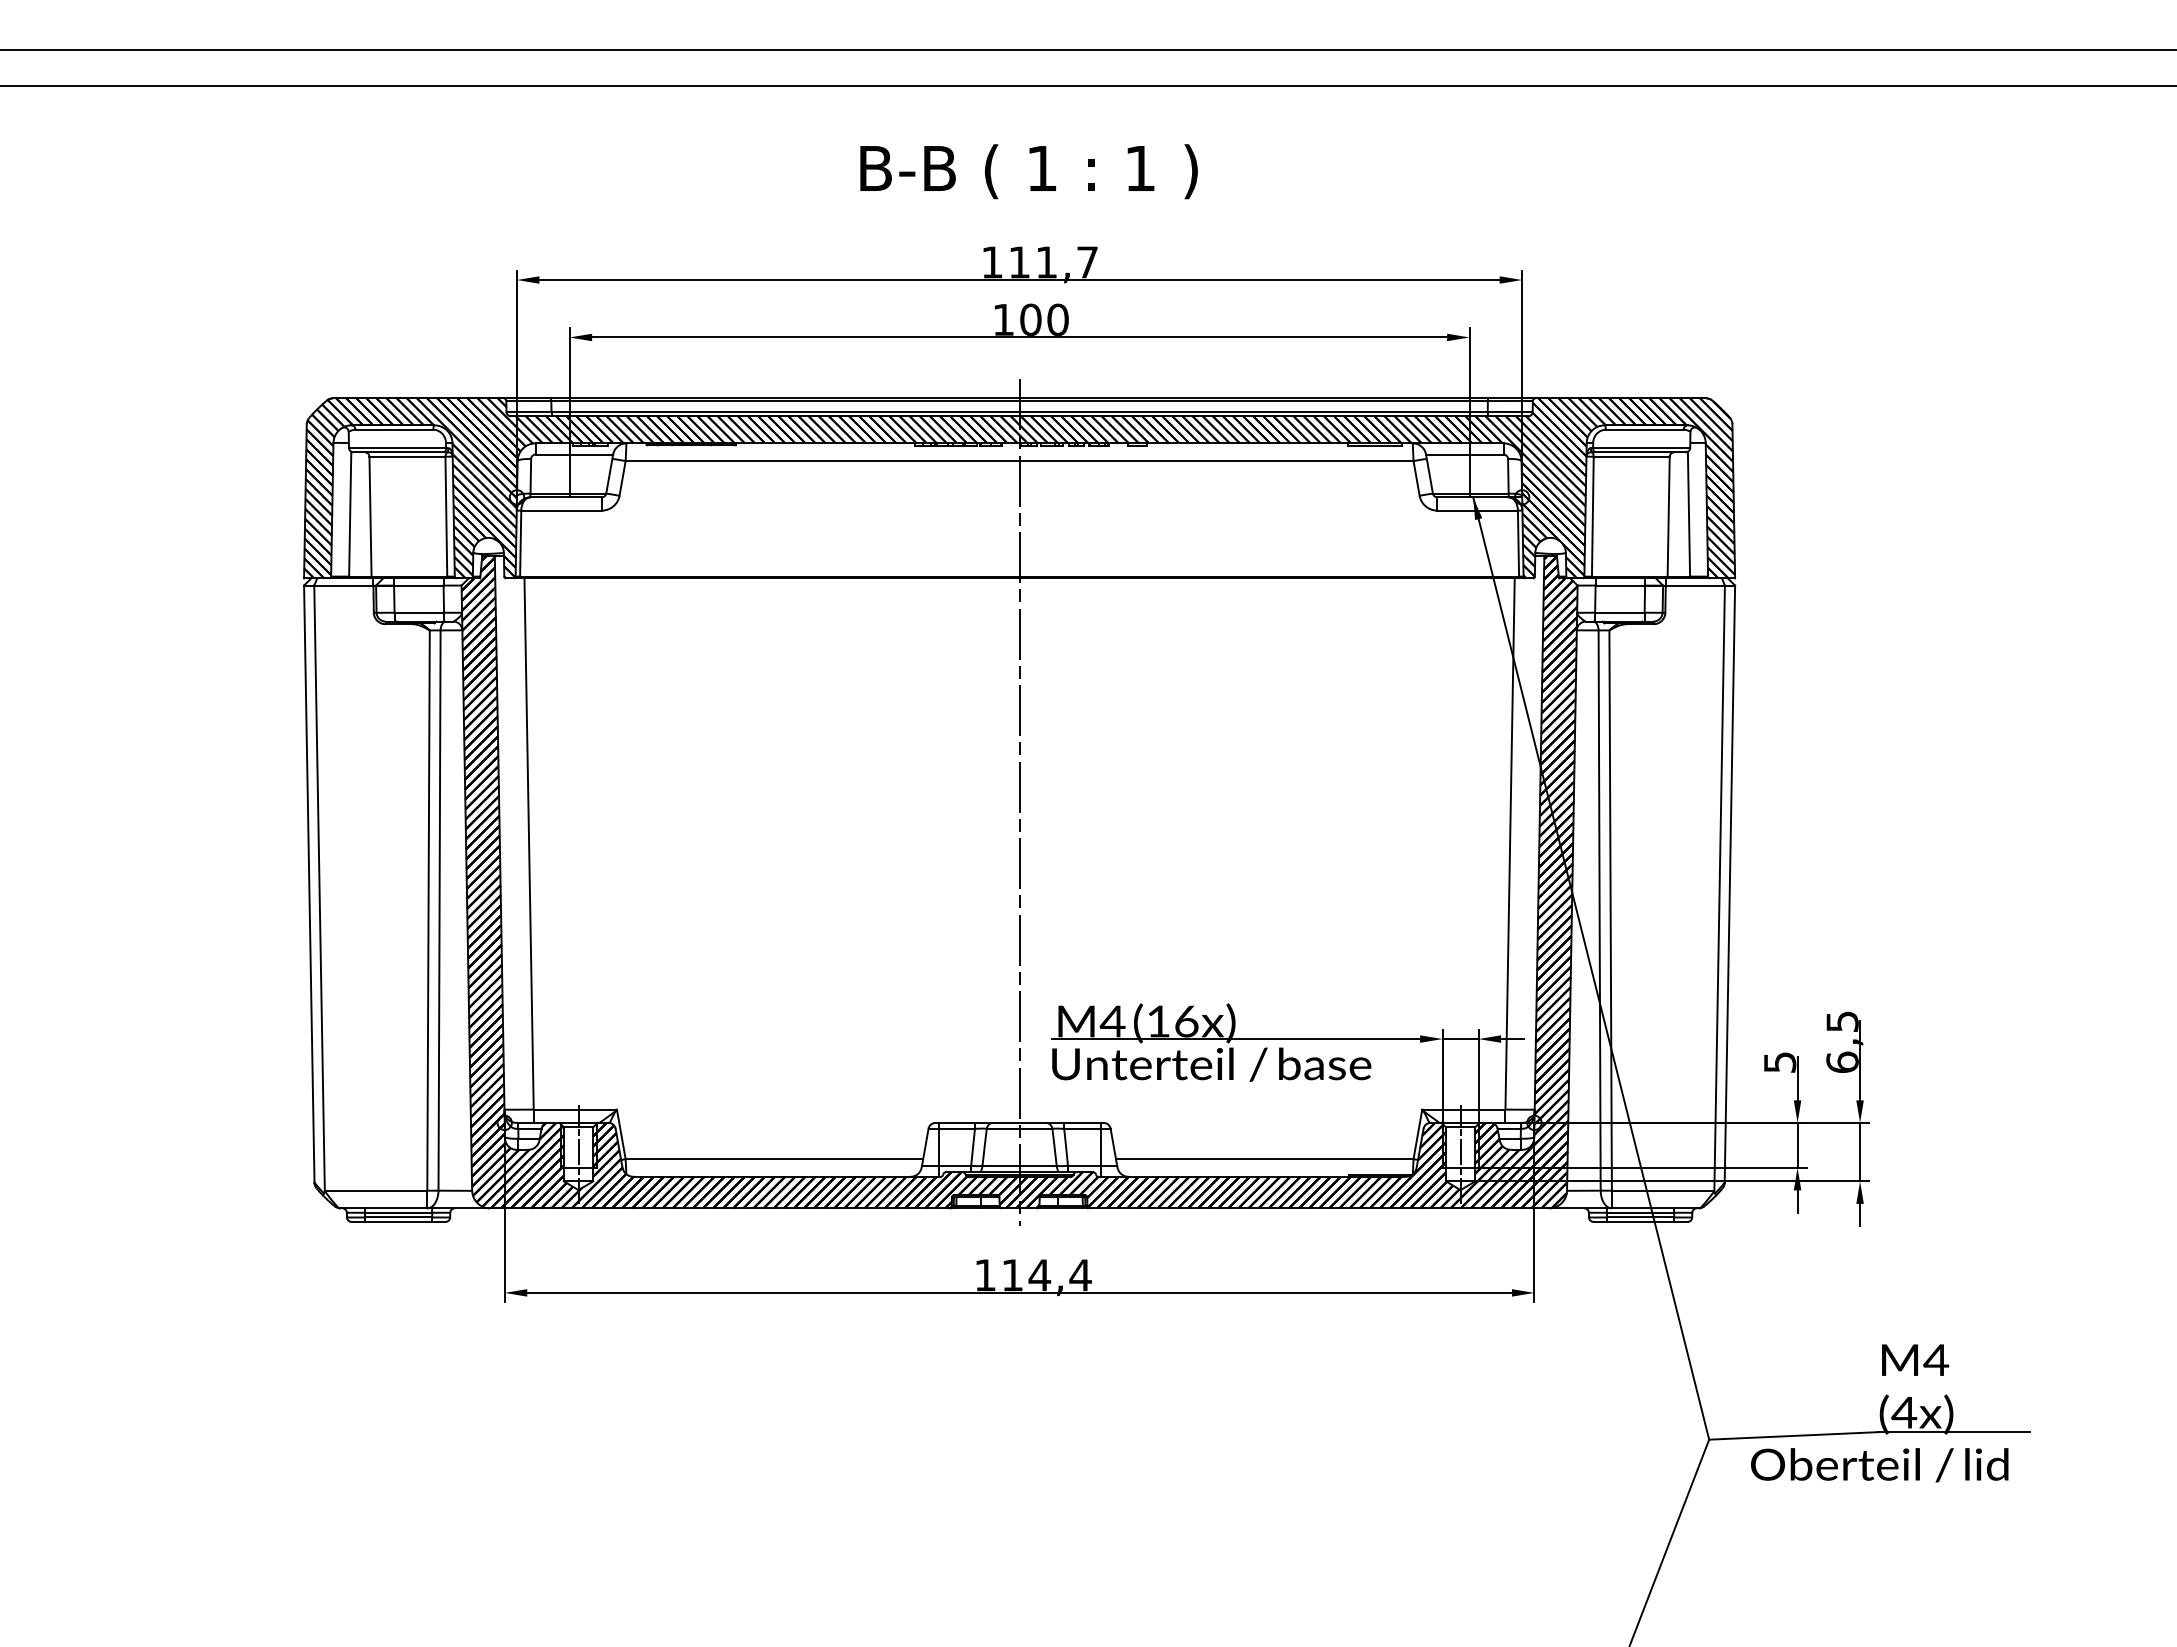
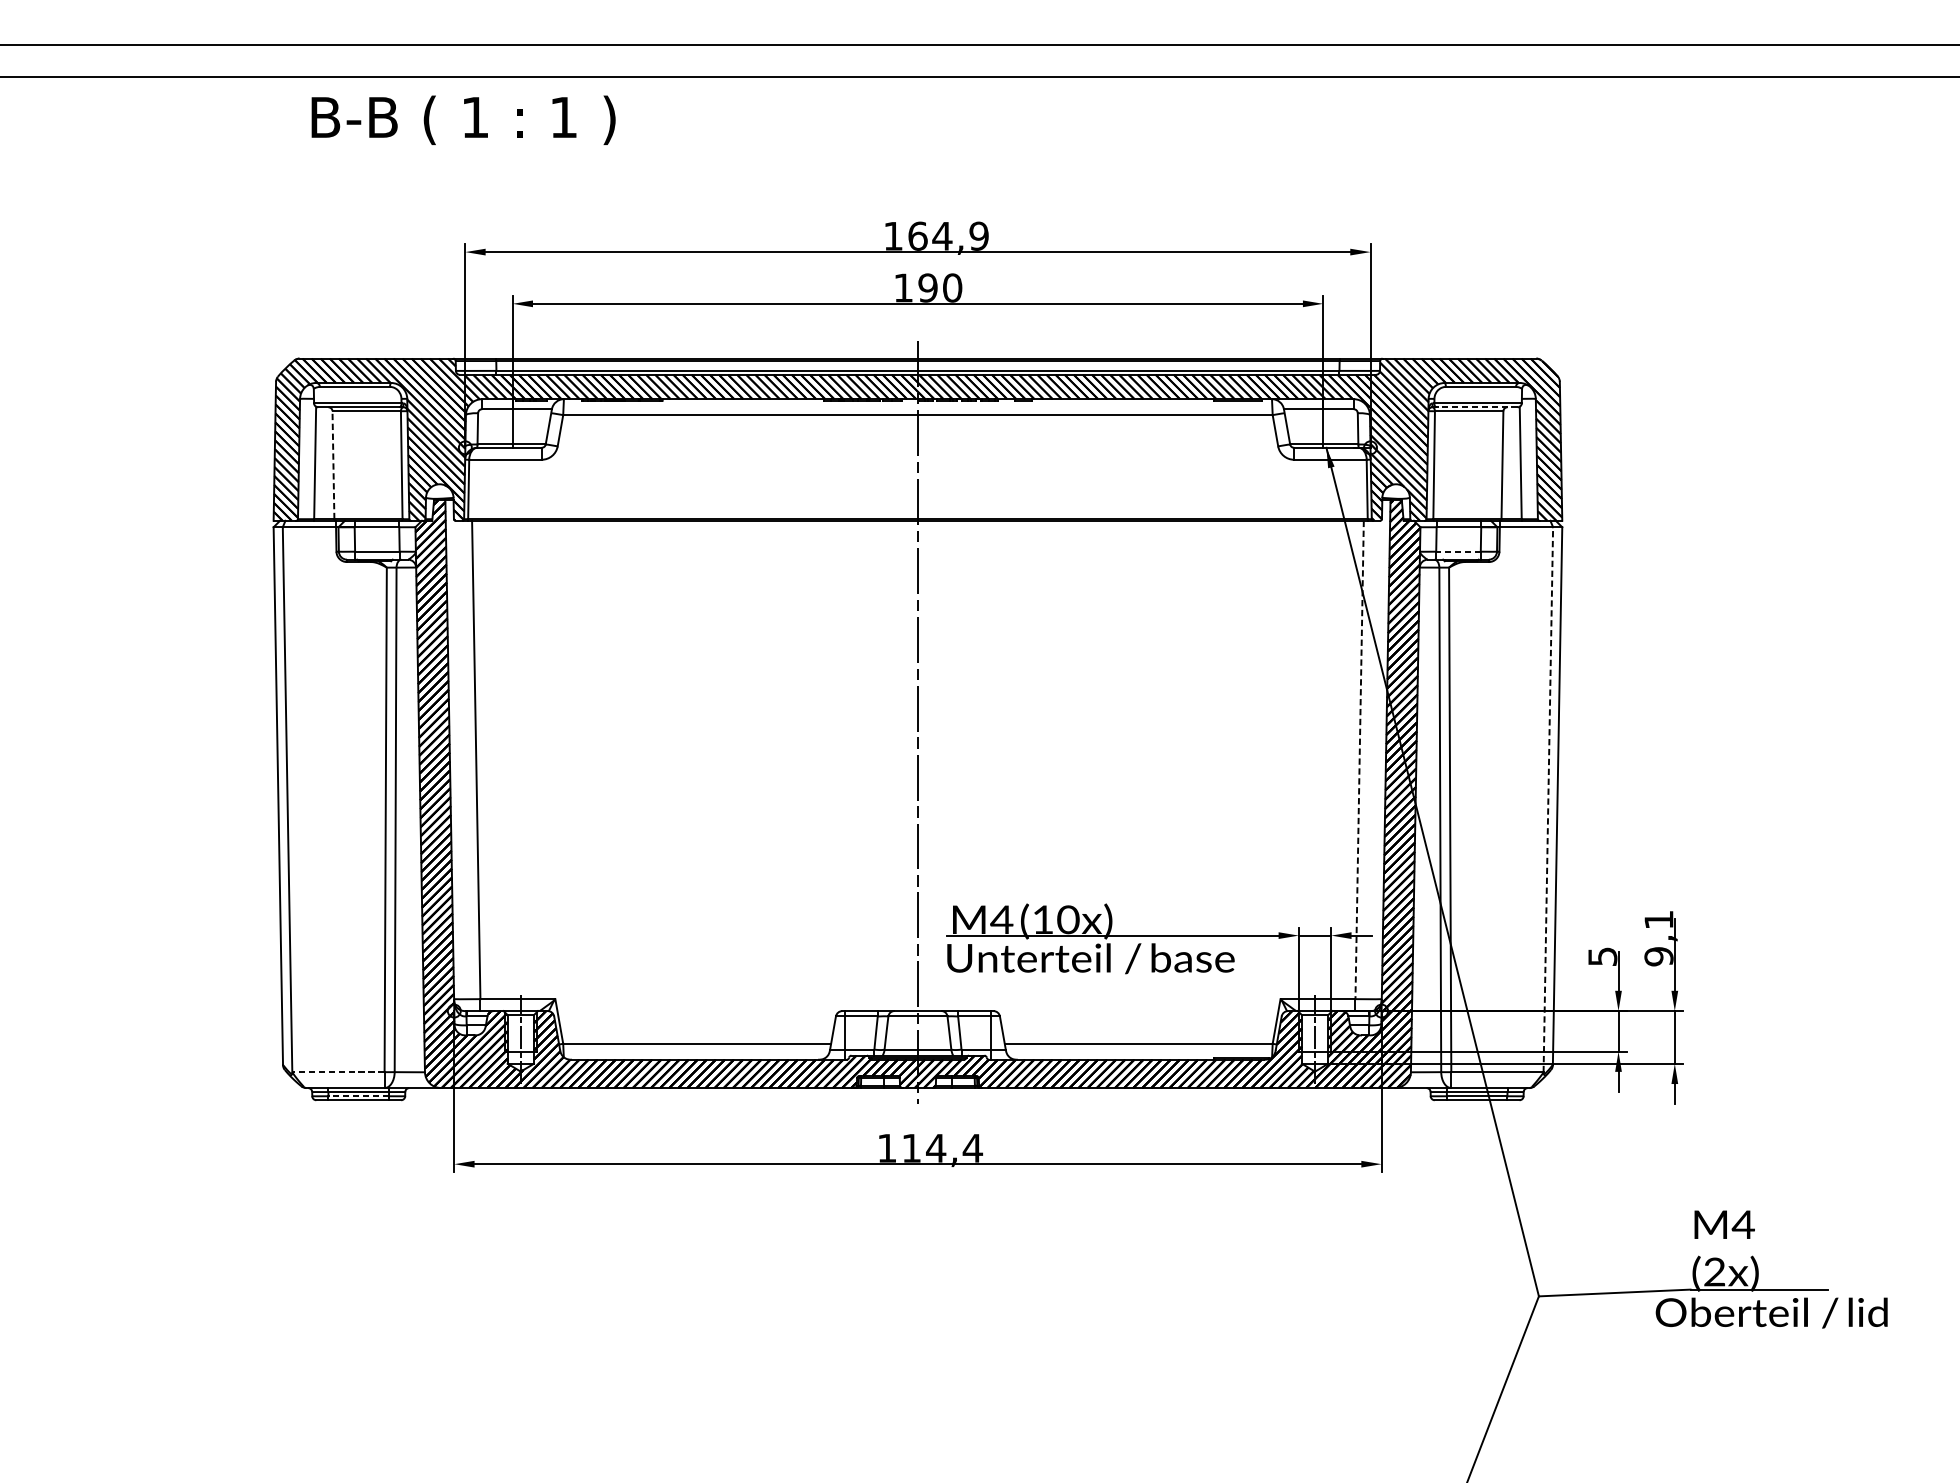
text: (1028, 171) -> (463, 120), moved
text: (1053, 262) -> (948, 236), 111,7 -> 164,9
text: (1030, 319) -> (927, 287), 100 -> 190
line: (1639, 452) -> (1476, 407), solid -> dashed
line: (370, 516) -> (333, 465), solid -> dashed
line: (1619, 612) -> (1458, 551), solid -> dashed
line: (1510, 843) -> (1360, 759), solid -> dashed
line: (1719, 888) -> (1548, 800), solid -> dashed
text: (1186, 1021) -> (1068, 919), (16x) -> (10x)
text: (1842, 1042) -> (1658, 938), 6,5 -> 9,1
line: (375, 1190) -> (337, 1071), solid -> dashed
line: (398, 1217) -> (358, 1096), solid -> dashed
text: (1904, 1412) -> (1714, 1271), (4x) -> (2x)
text: (1879, 1465) -> (1771, 1313), moved

